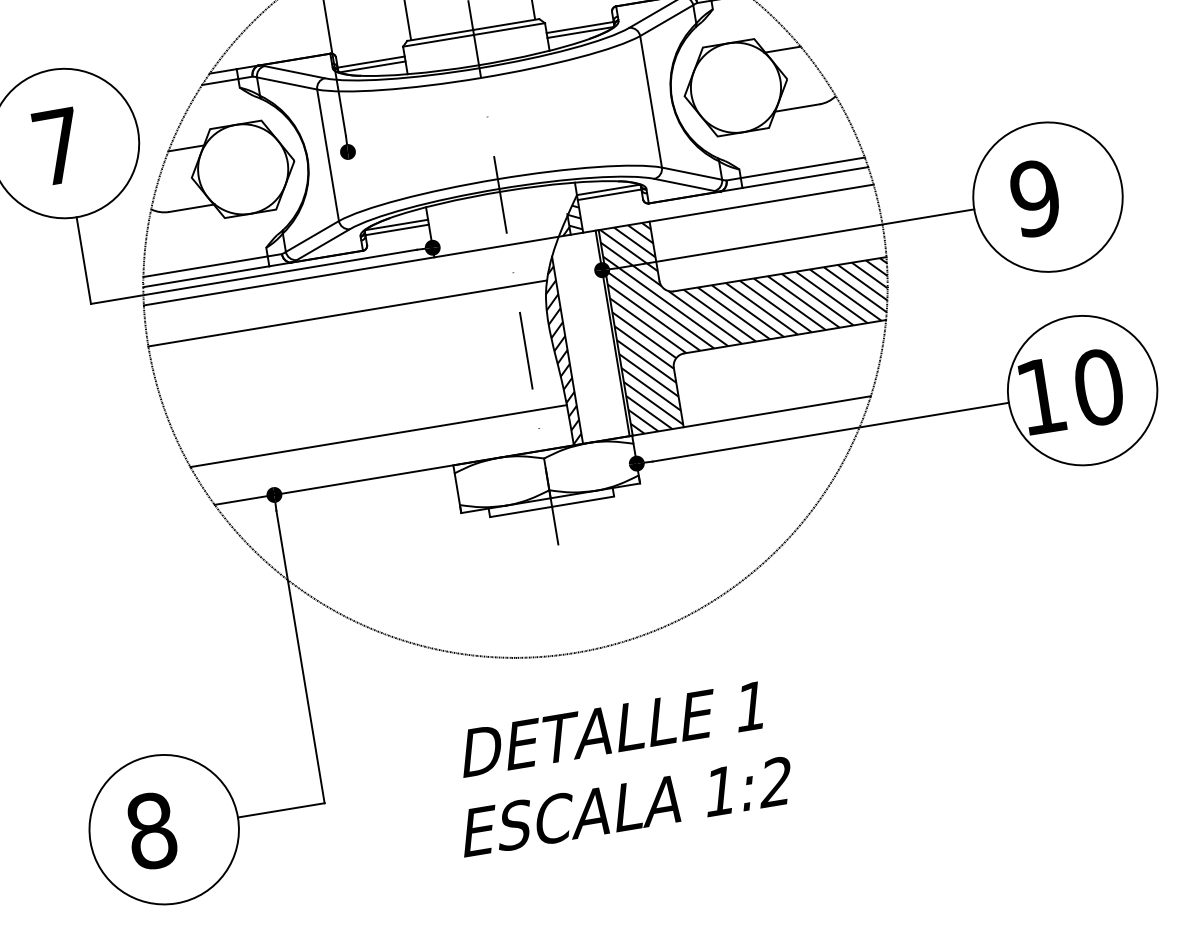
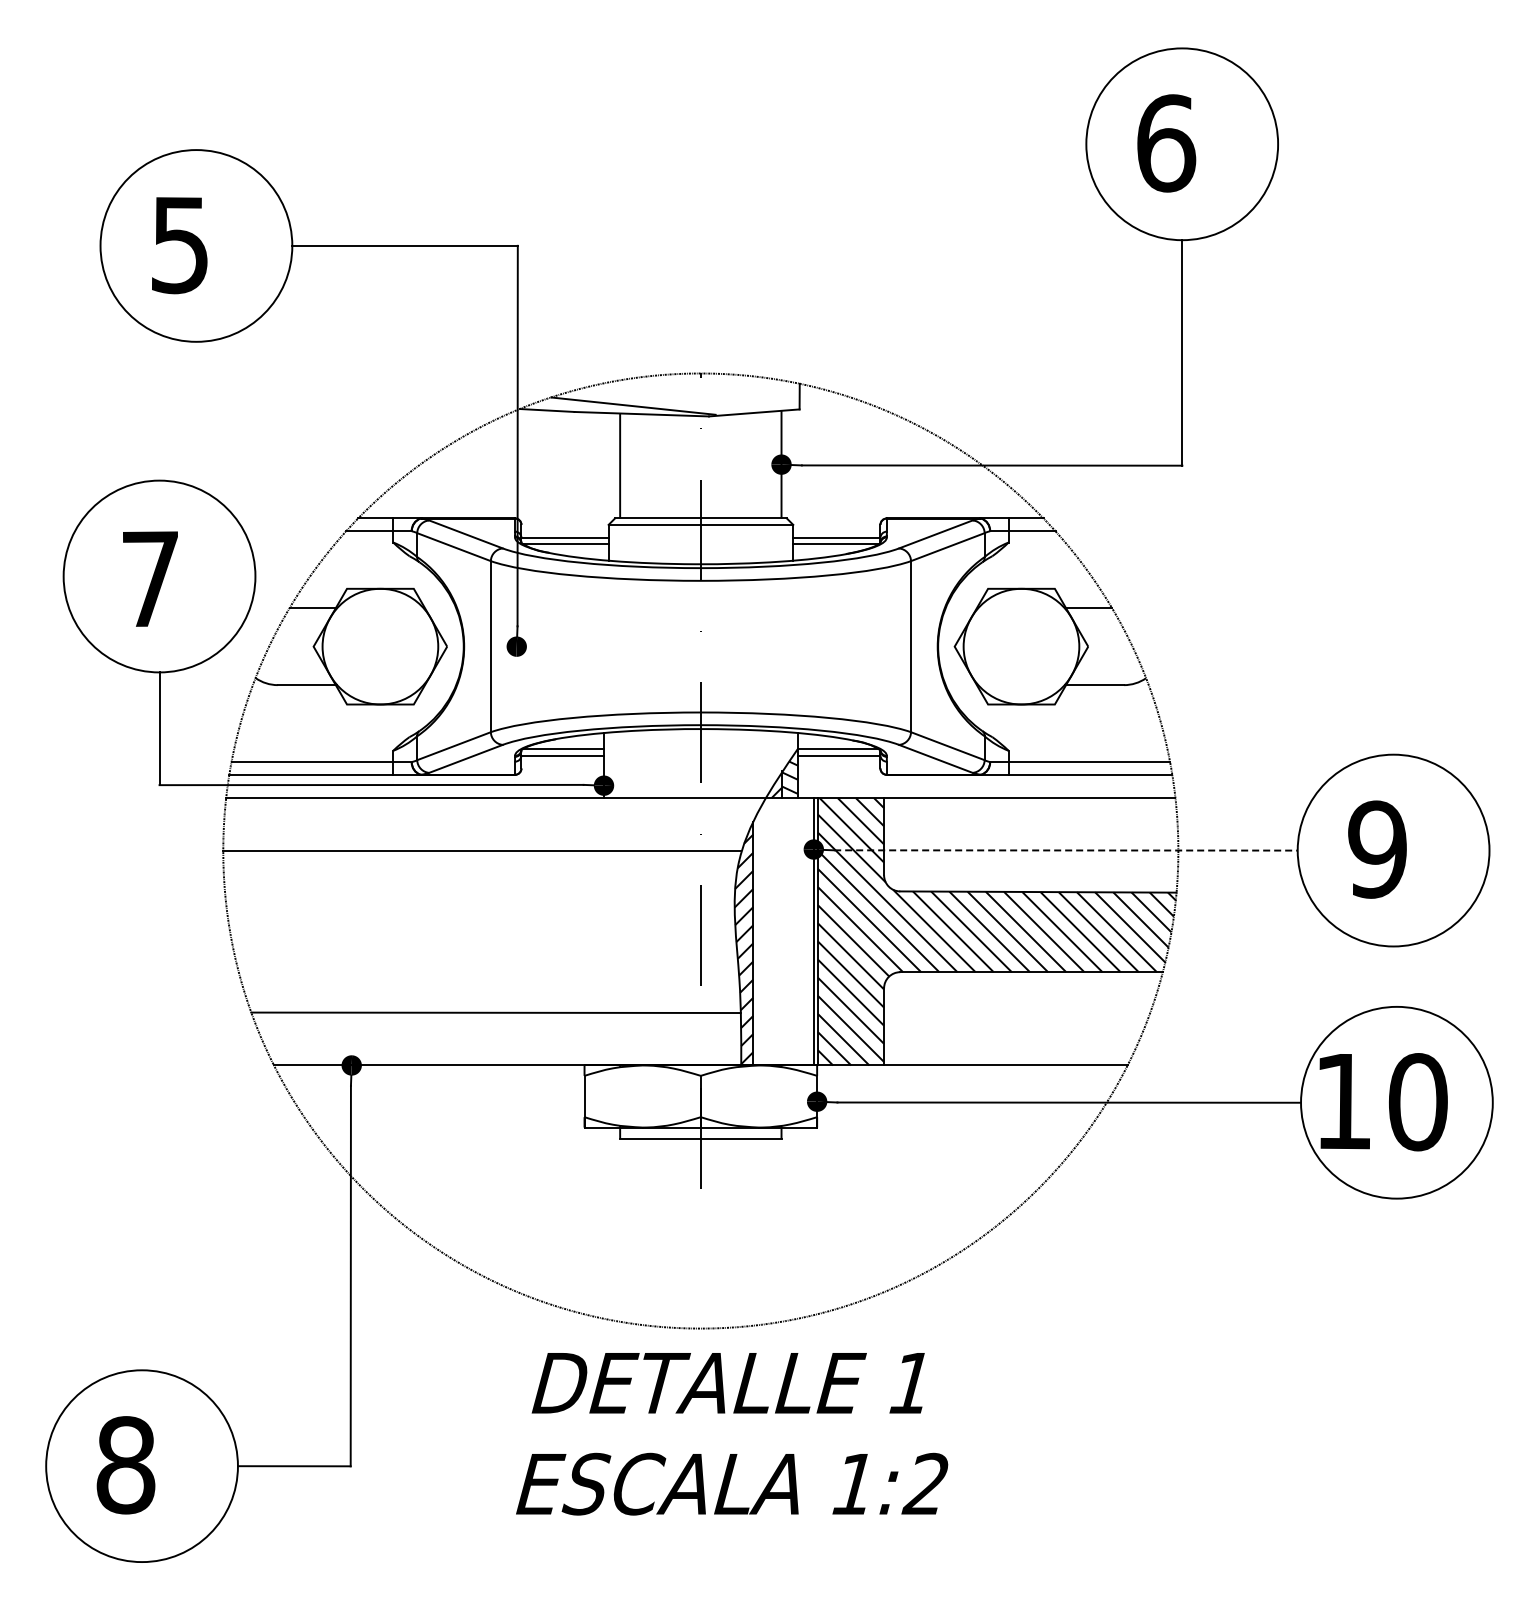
line: (795, 238) -> (1065, 850), solid -> dashed
text: (620, 768) -> (732, 1434), moved

